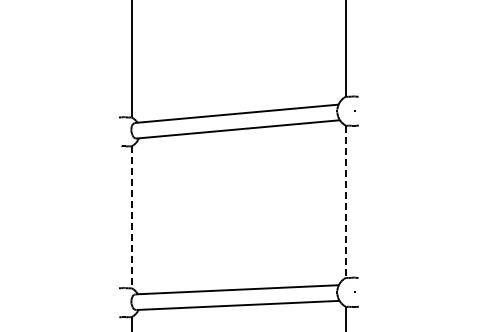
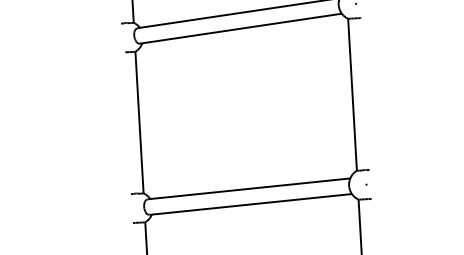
line: (345, 202) -> (352, 95), dashed -> solid
line: (131, 217) -> (139, 122), dashed -> solid

